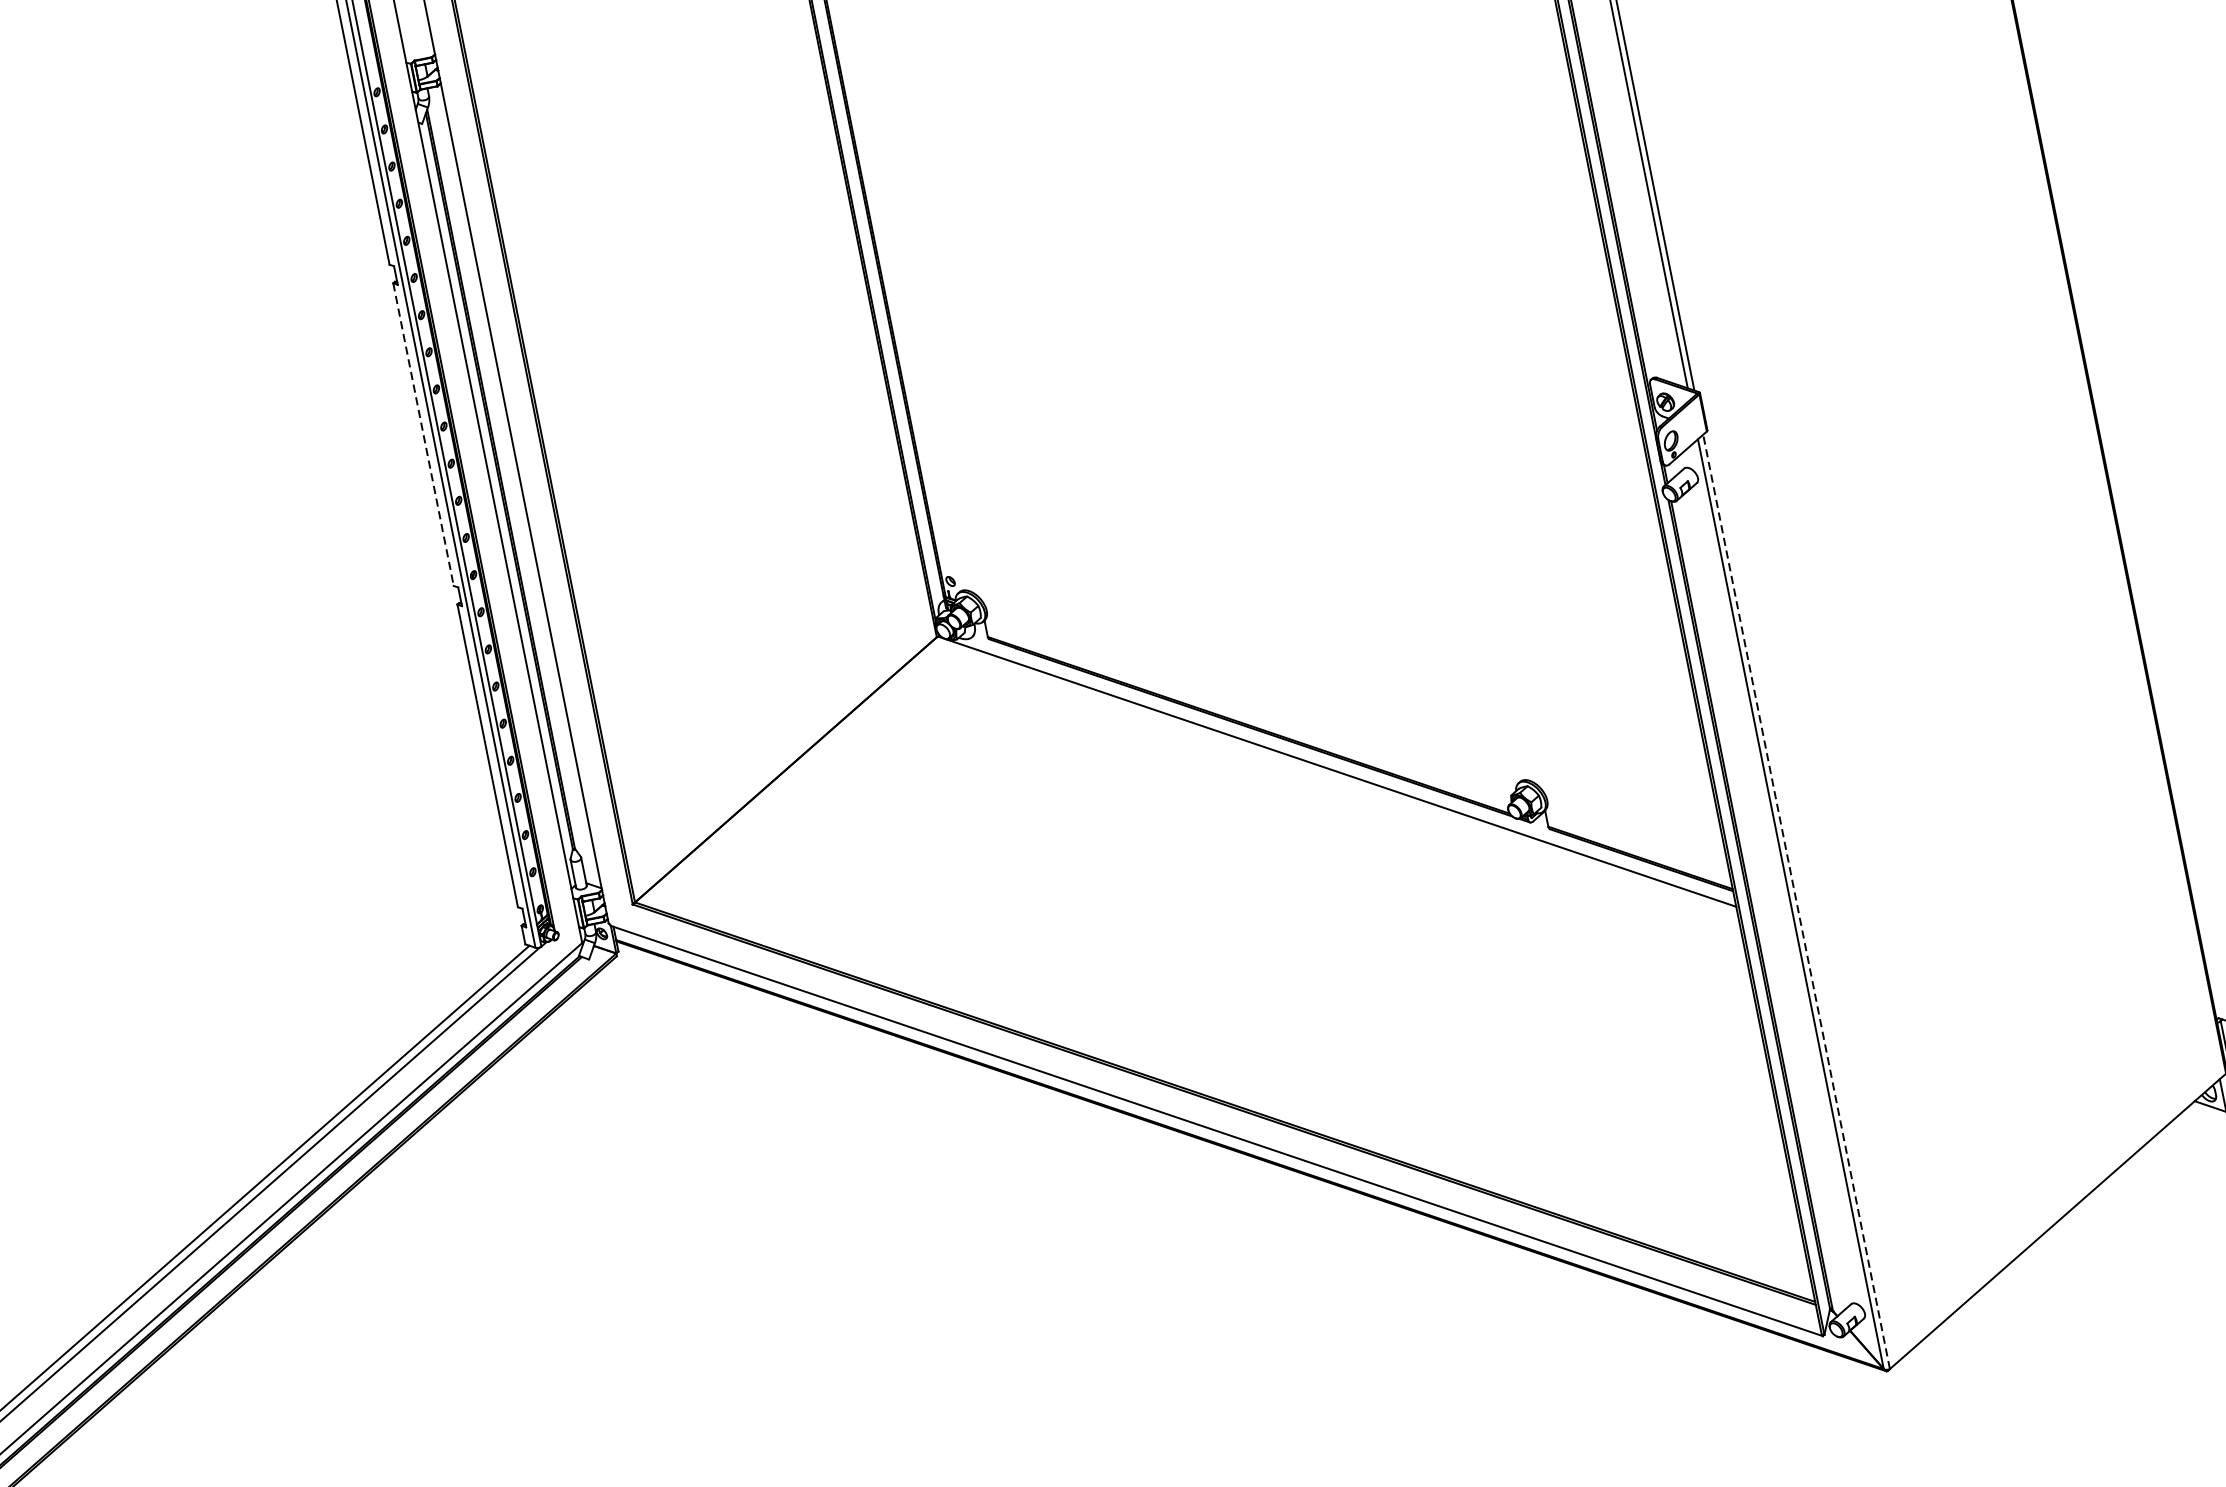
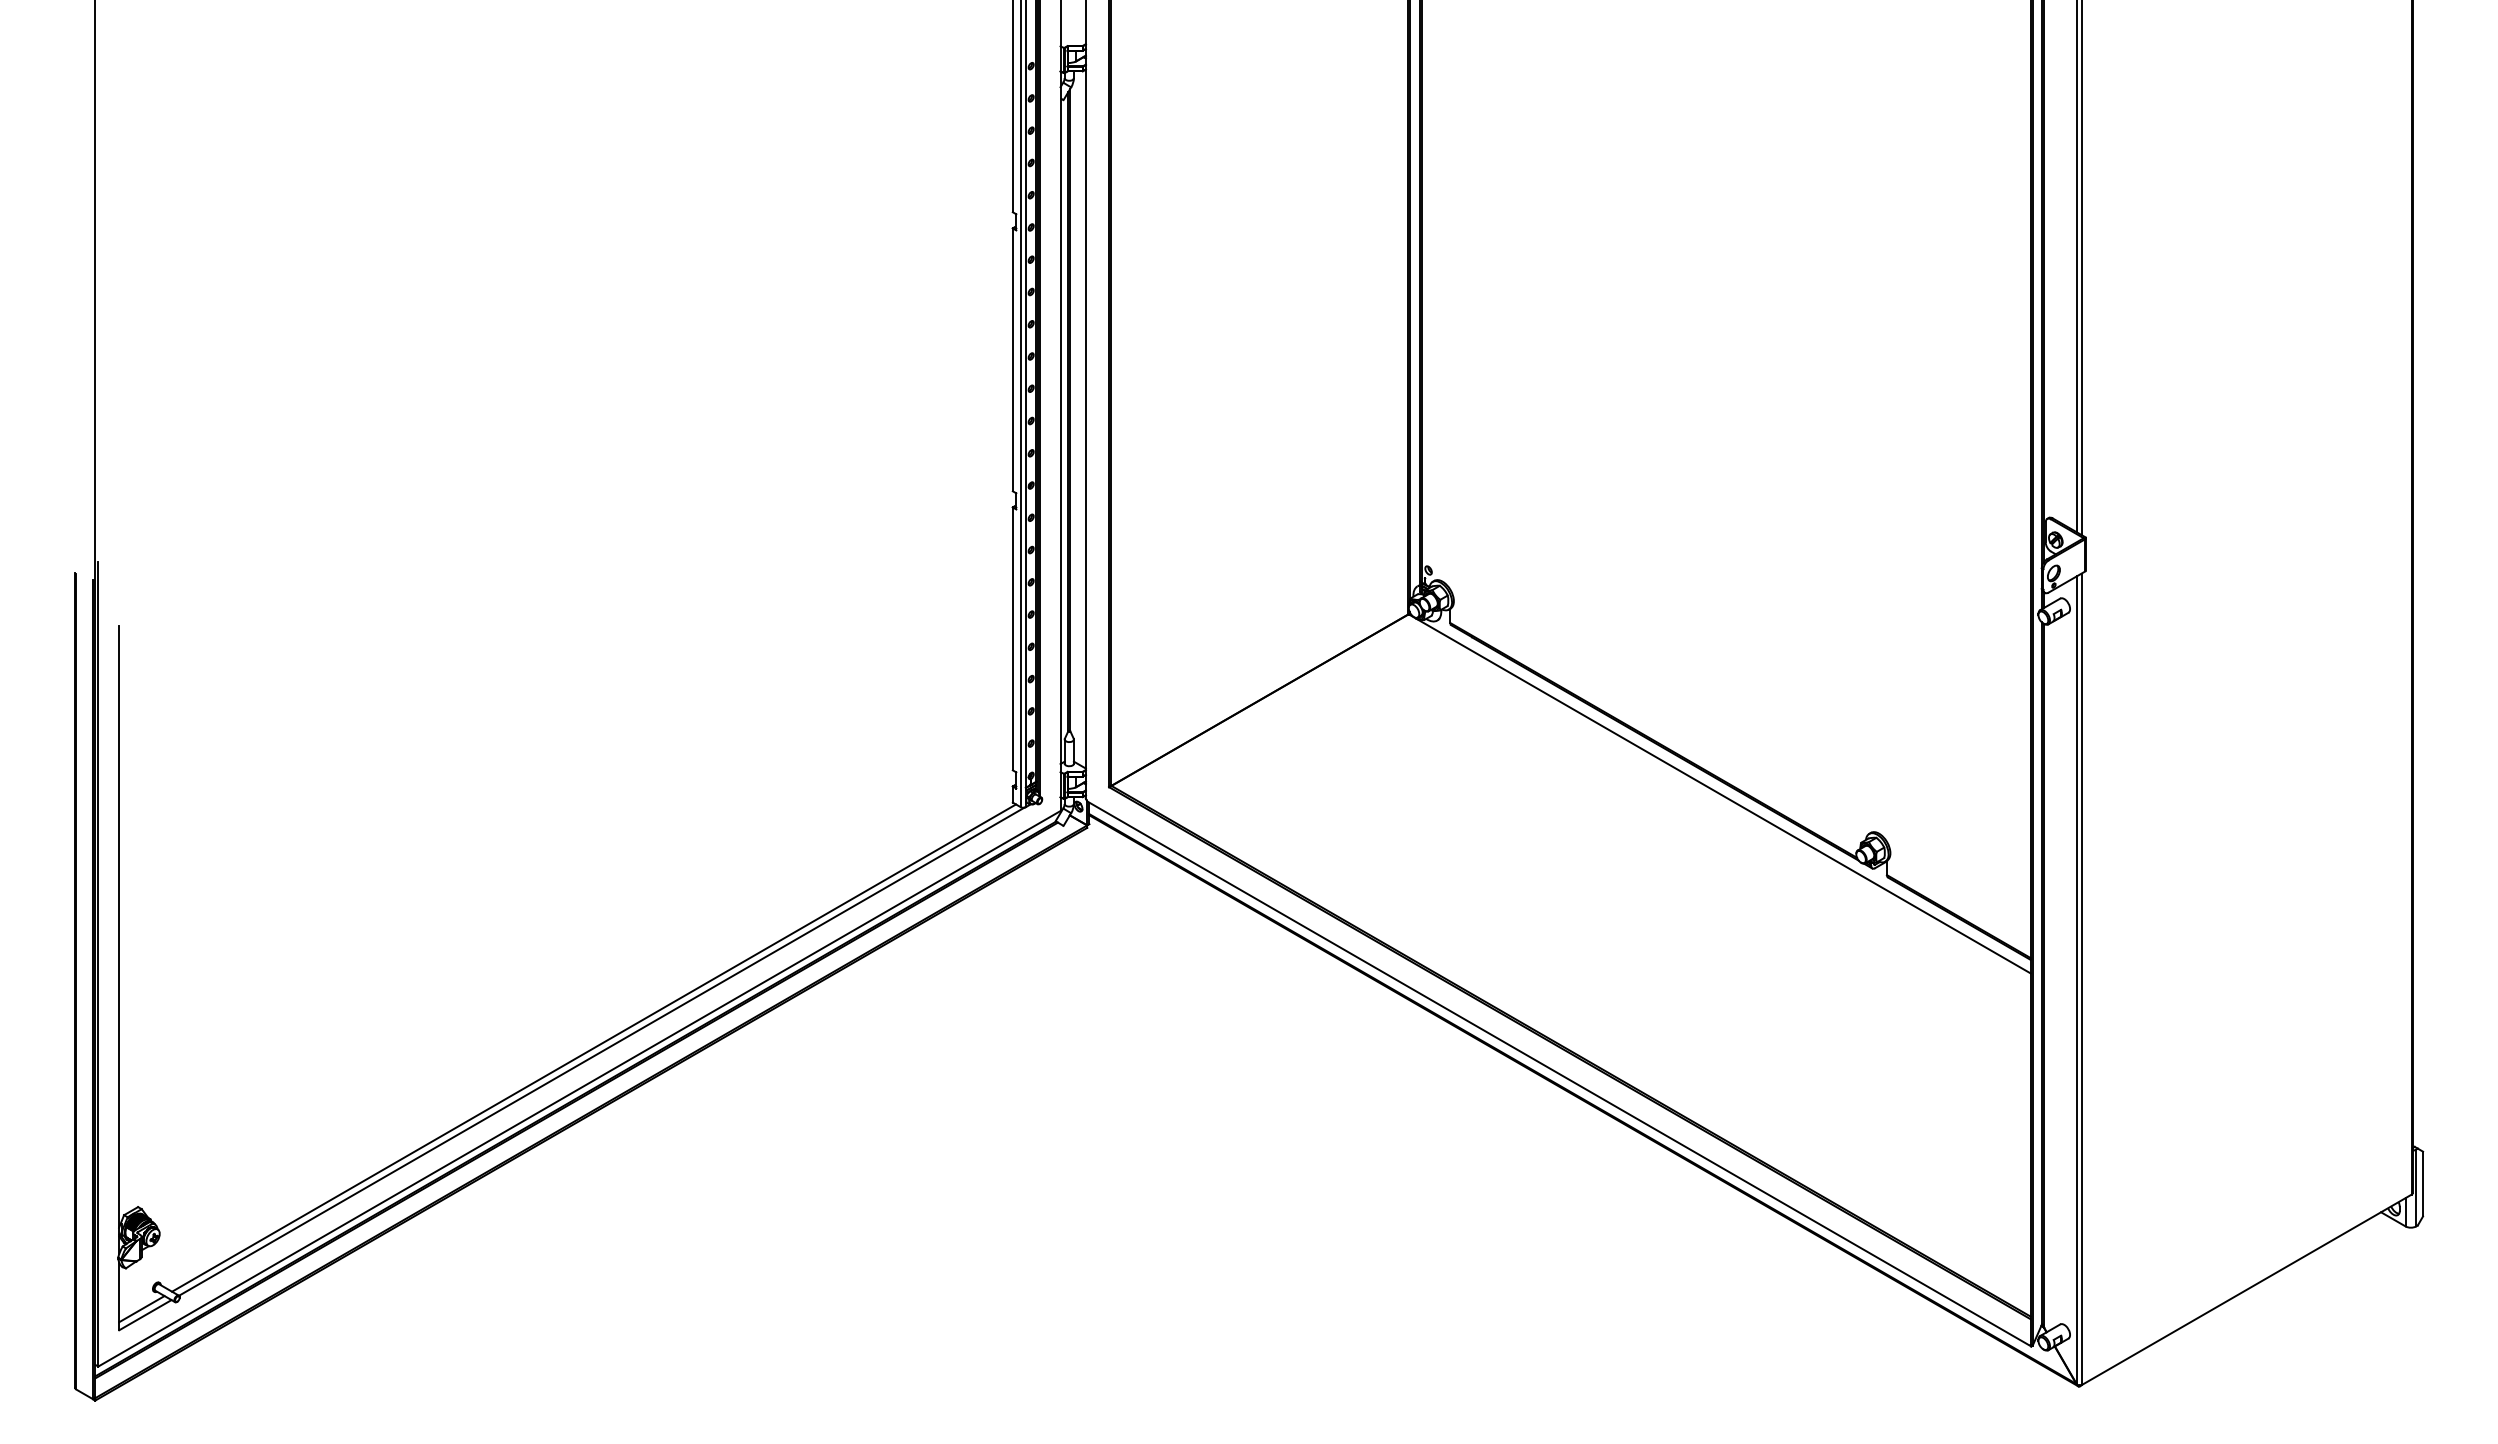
line: (423, 435) -> (1012, 360), dashed -> solid
line: (1796, 902) -> (2081, 979), dashed -> solid

